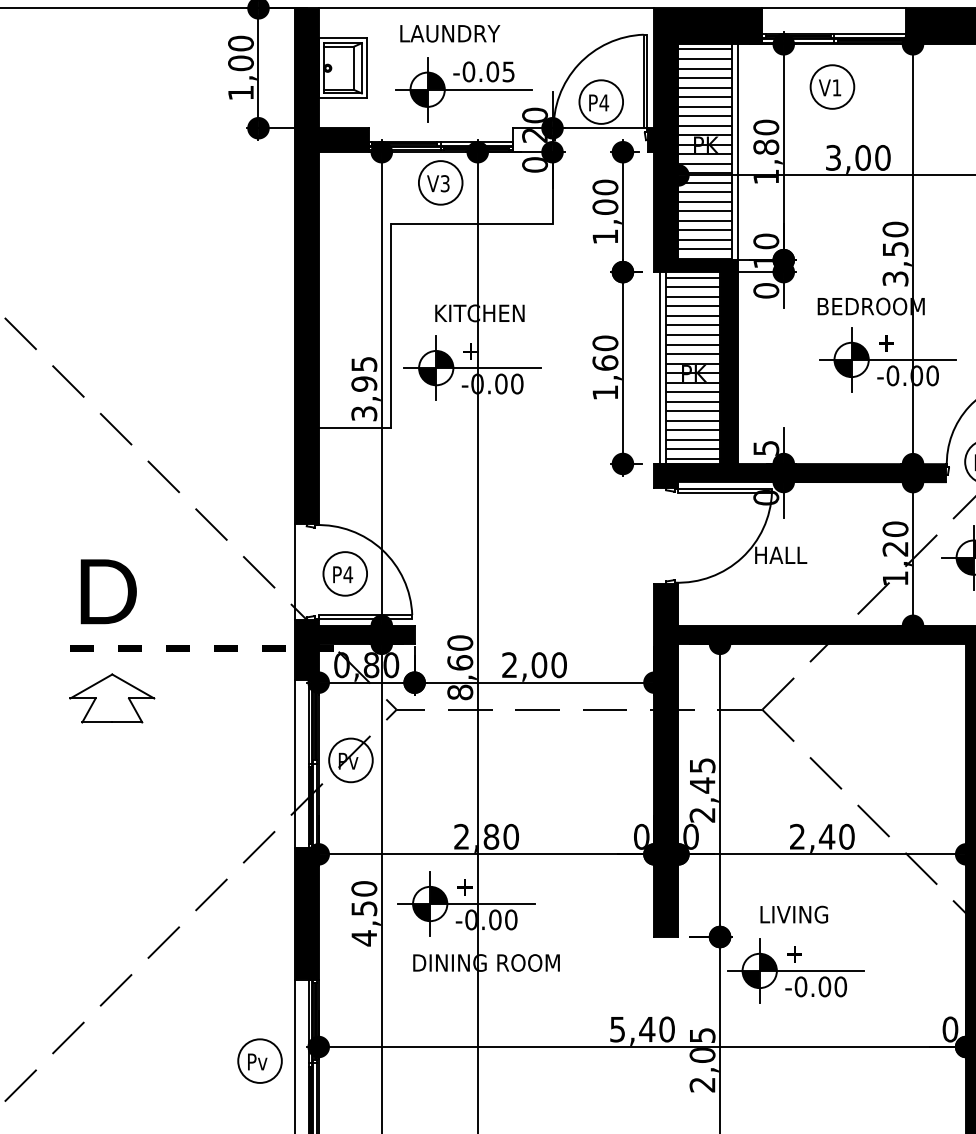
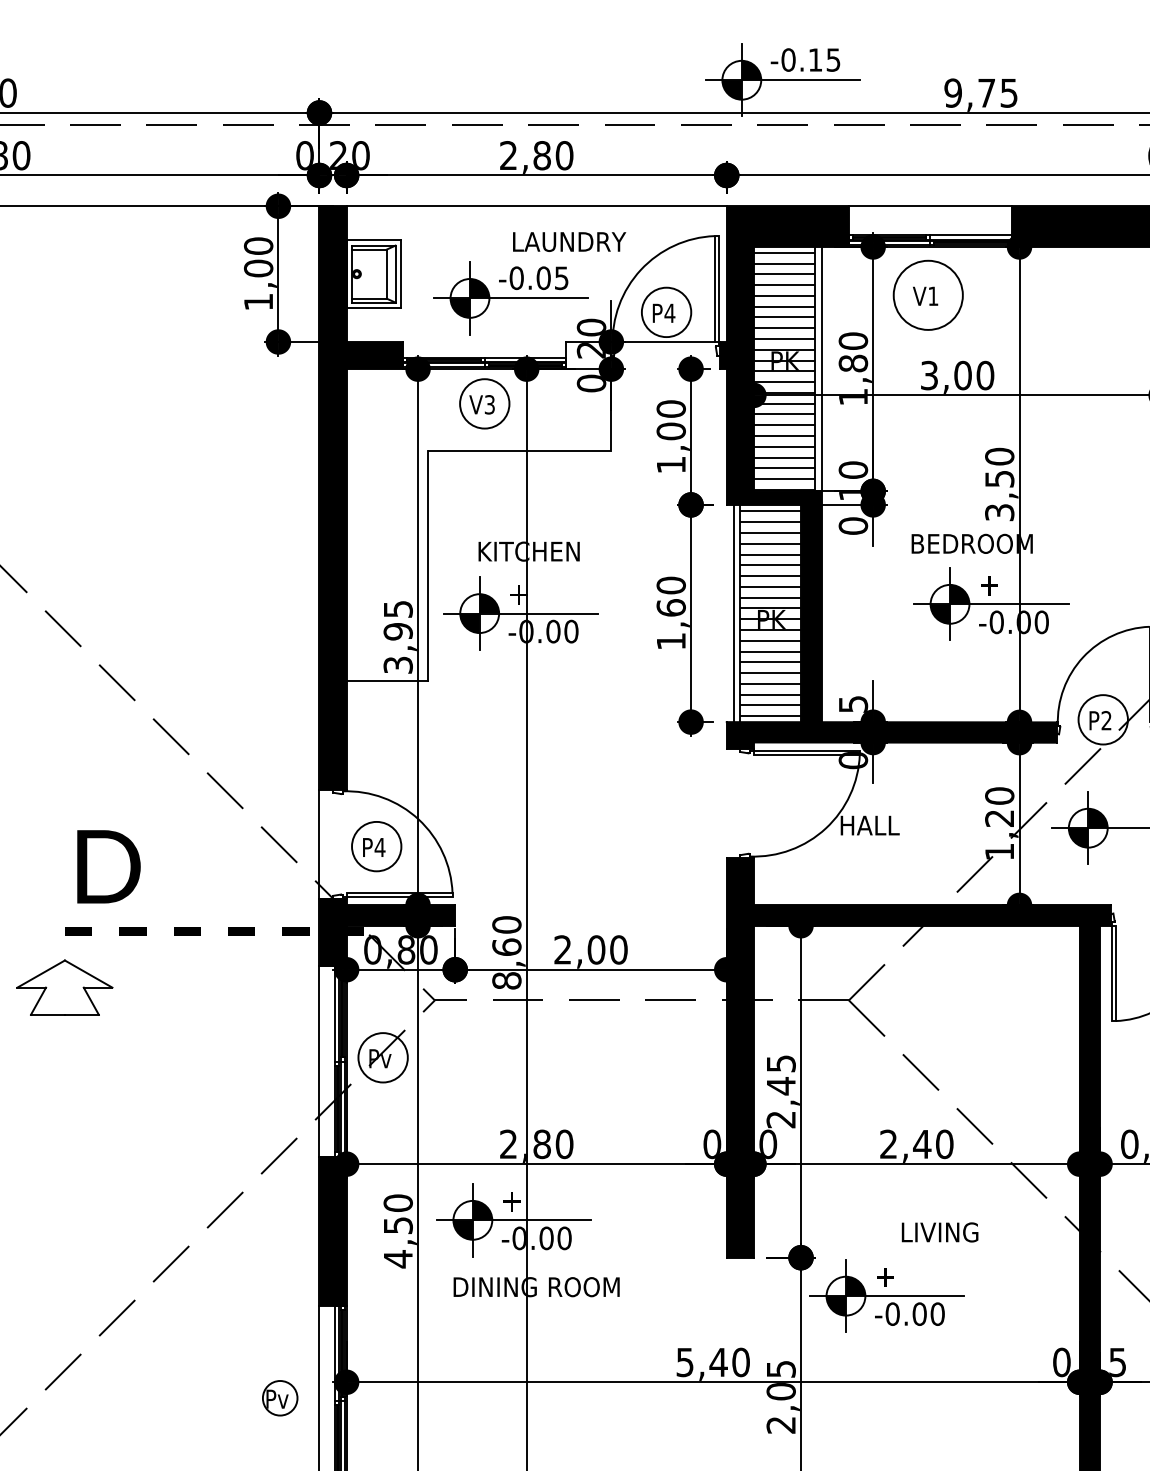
text: (450, 33) -> (569, 241), moved
circle: (832, 87) -> (928, 295), size x1.4
part: (111, 698) -> (64, 987), moved
text: (793, 914) -> (939, 1232), moved
circle: (259, 1060) -> (279, 1397), size x0.7

